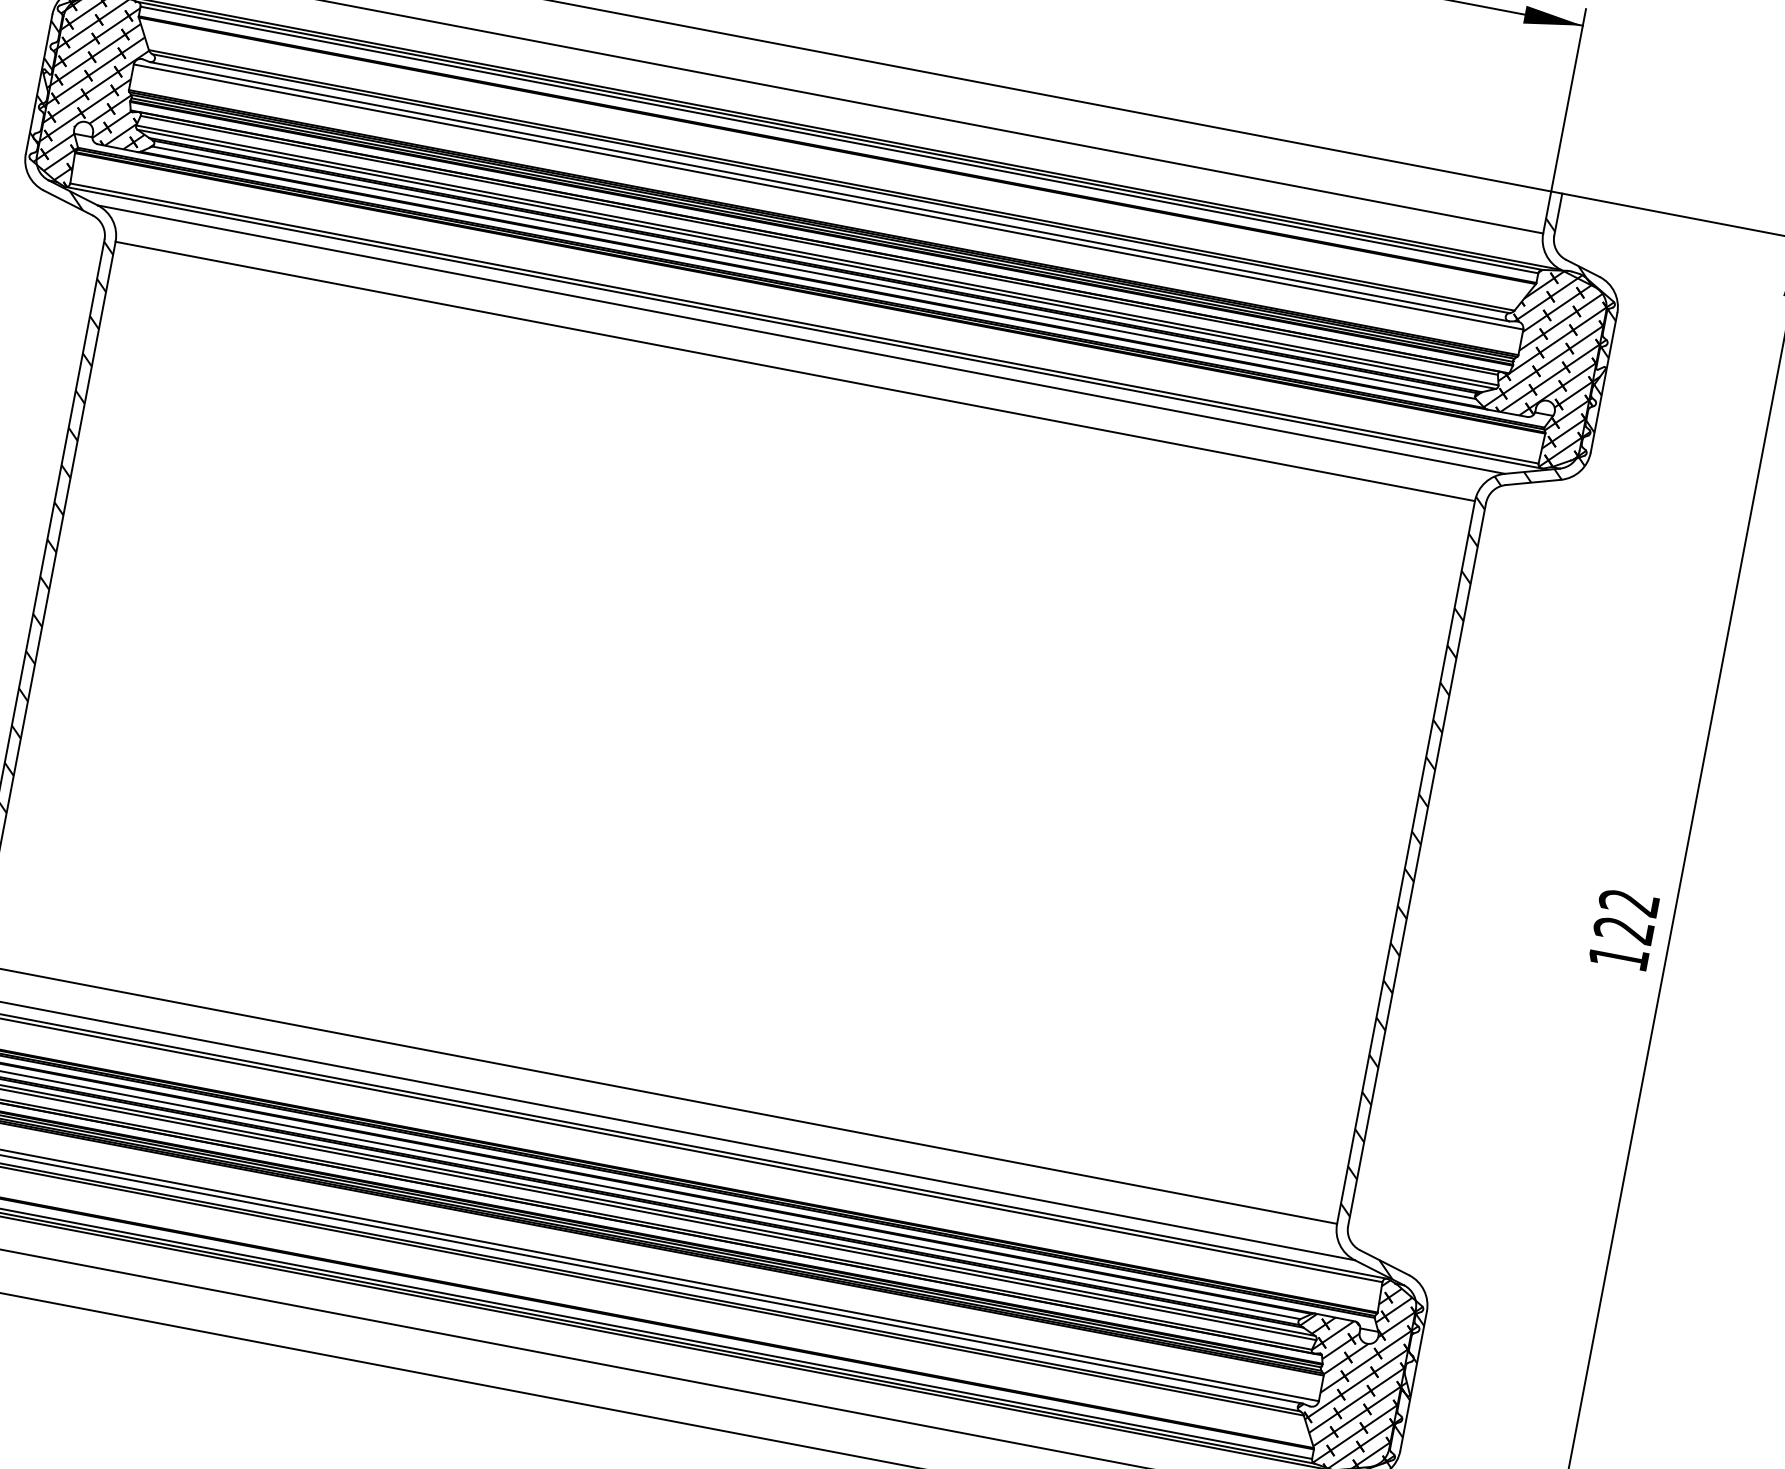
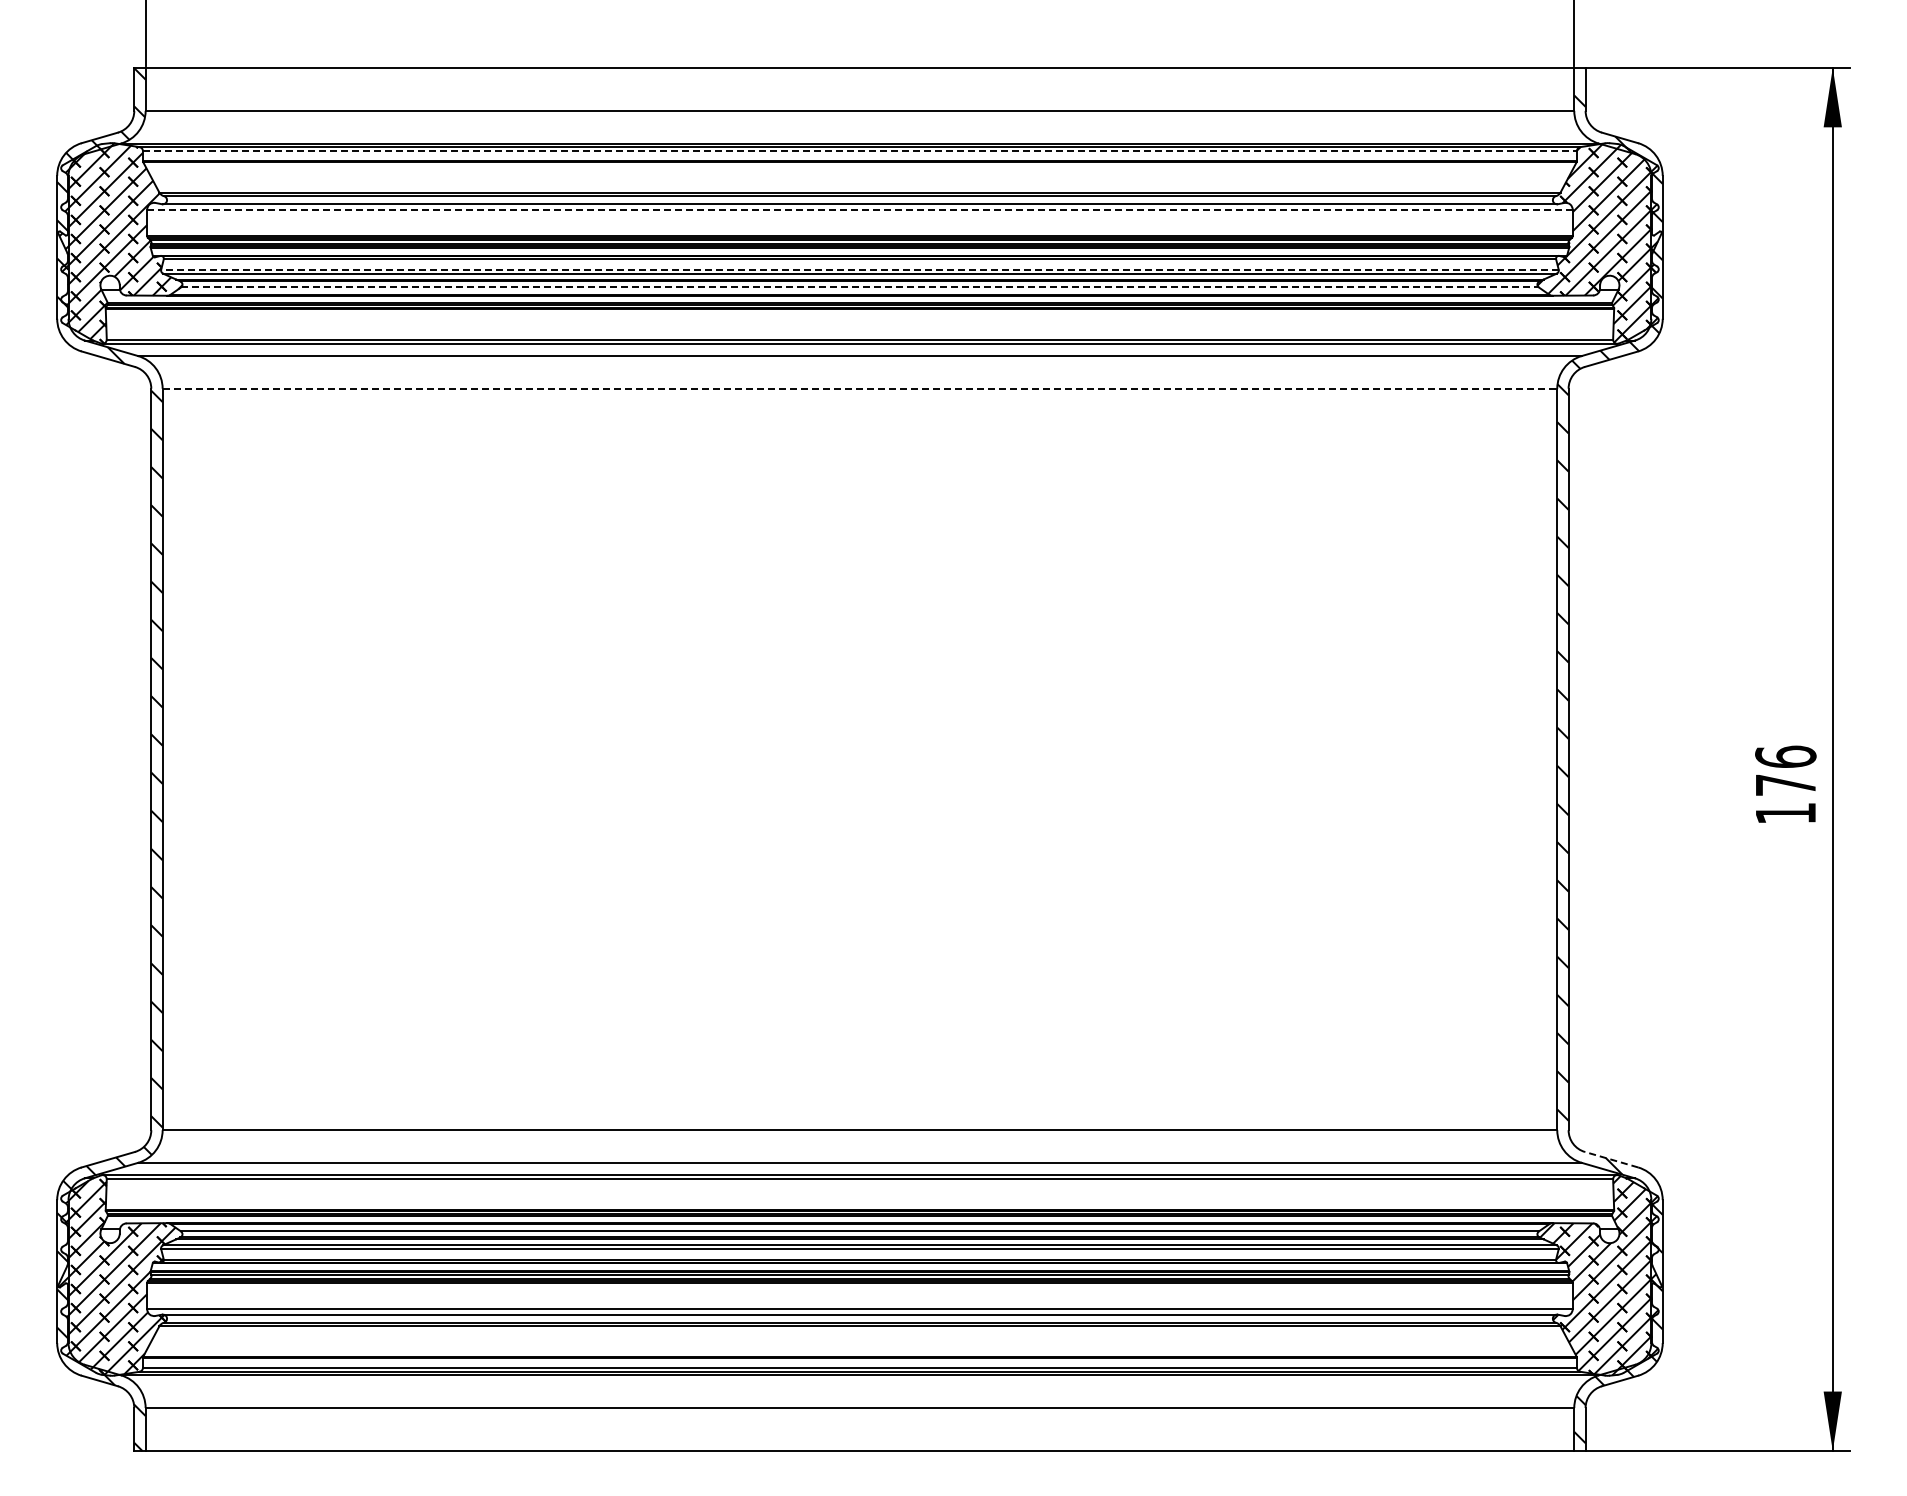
line: (838, 140) -> (859, 151), solid -> dashed
line: (828, 196) -> (859, 209), solid -> dashed
line: (817, 255) -> (859, 269), solid -> dashed
line: (813, 272) -> (859, 287), solid -> dashed
line: (795, 371) -> (860, 388), solid -> dashed
text: (1626, 915) -> (1785, 770), 122 -> 176
line: (1384, 1262) -> (1611, 1159), solid -> dashed

